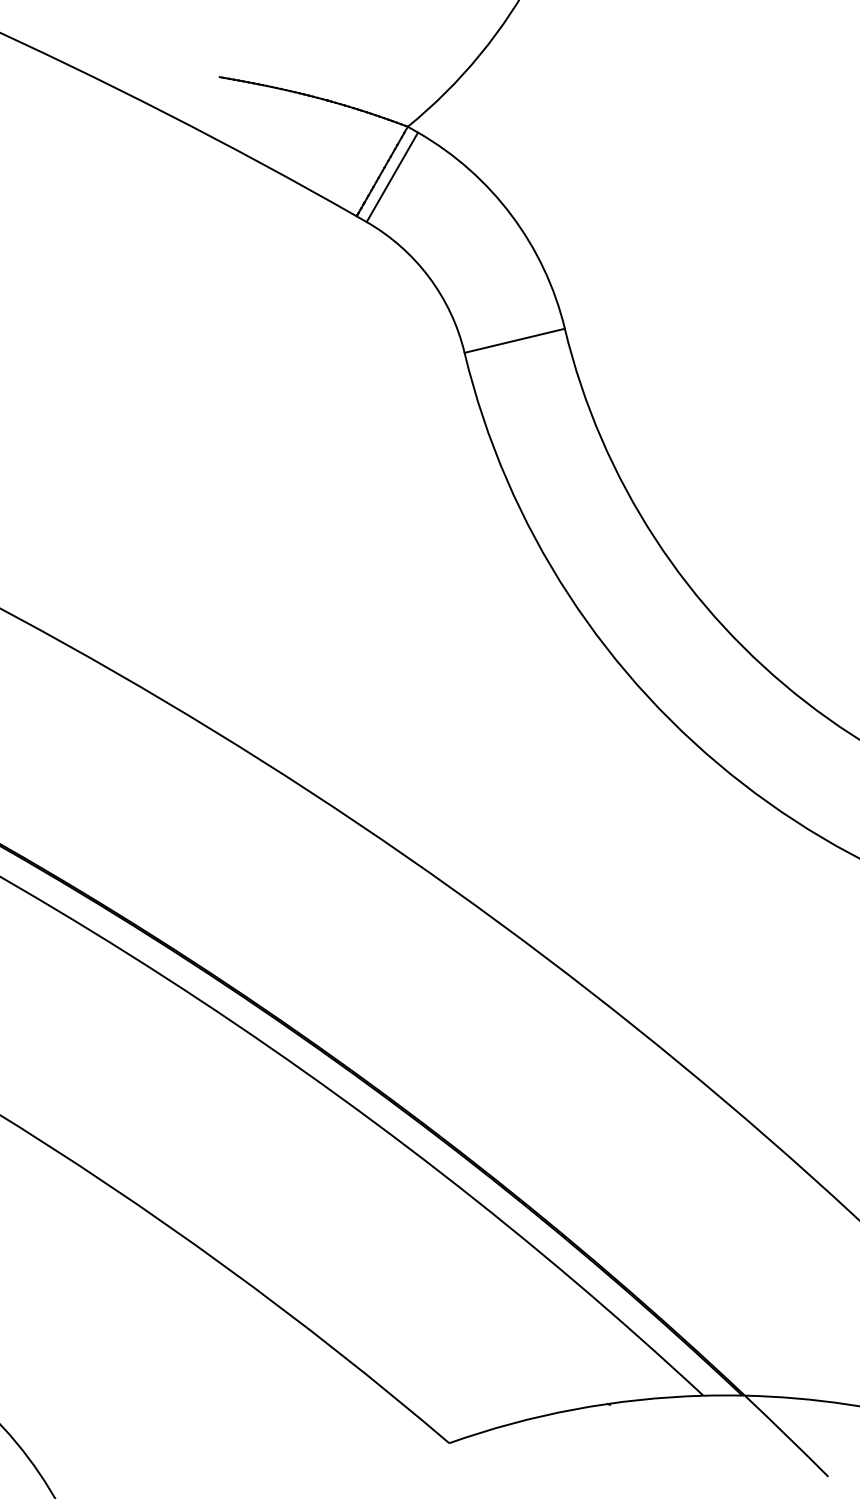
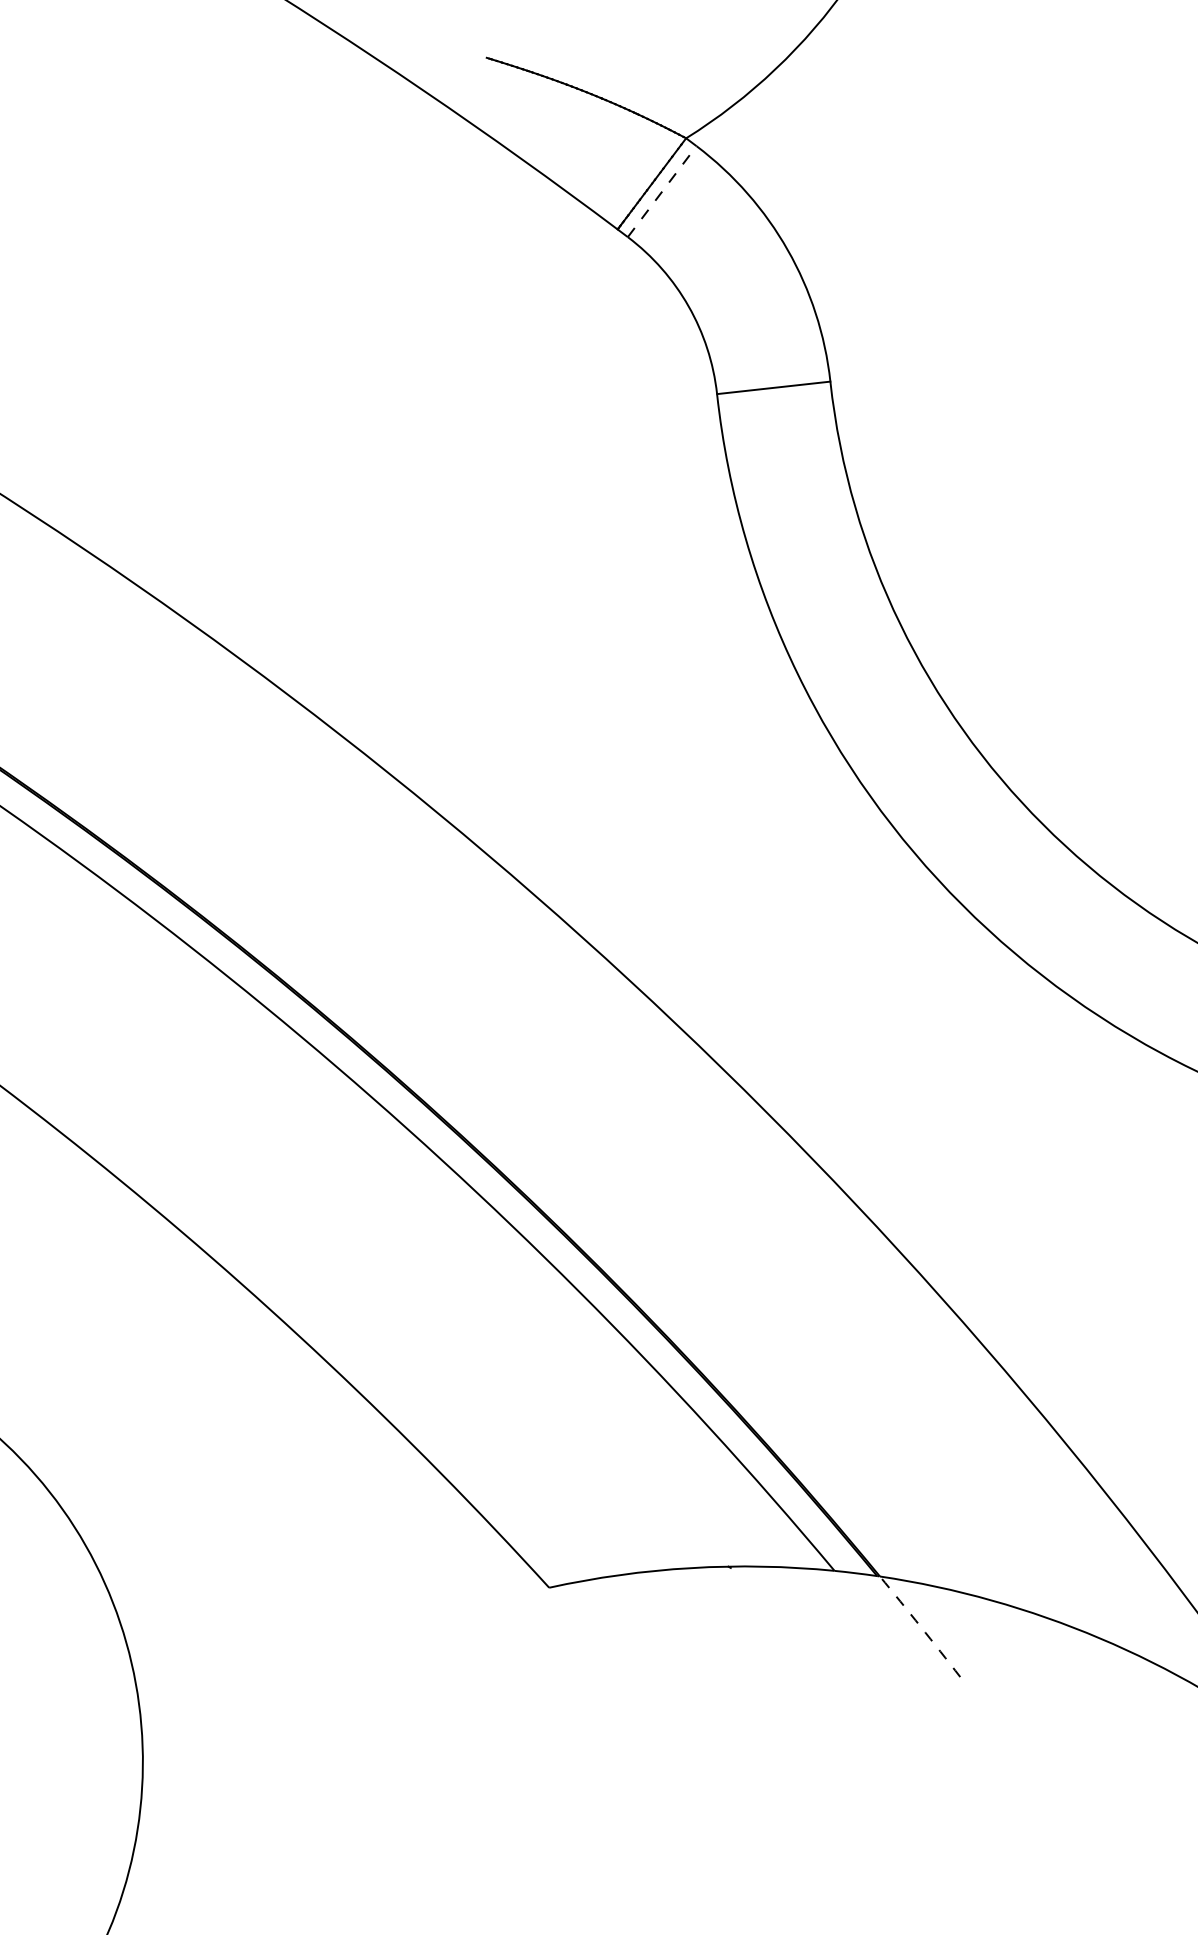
line: (392, 177) -> (662, 191), solid -> dashed
arc: (786, 1435) -> (920, 1626), solid -> dashed

